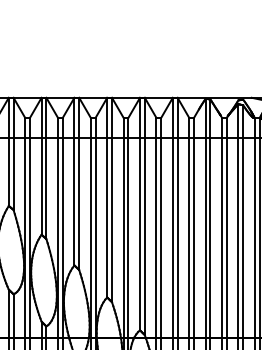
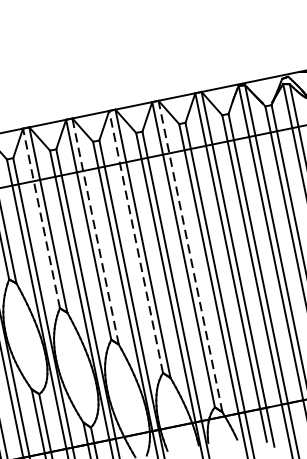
line: (41, 165) -> (41, 217), solid -> dashed
line: (79, 183) -> (95, 230), solid -> dashed
line: (107, 197) -> (136, 241), solid -> dashed
line: (144, 216) -> (190, 256), solid -> dashed

